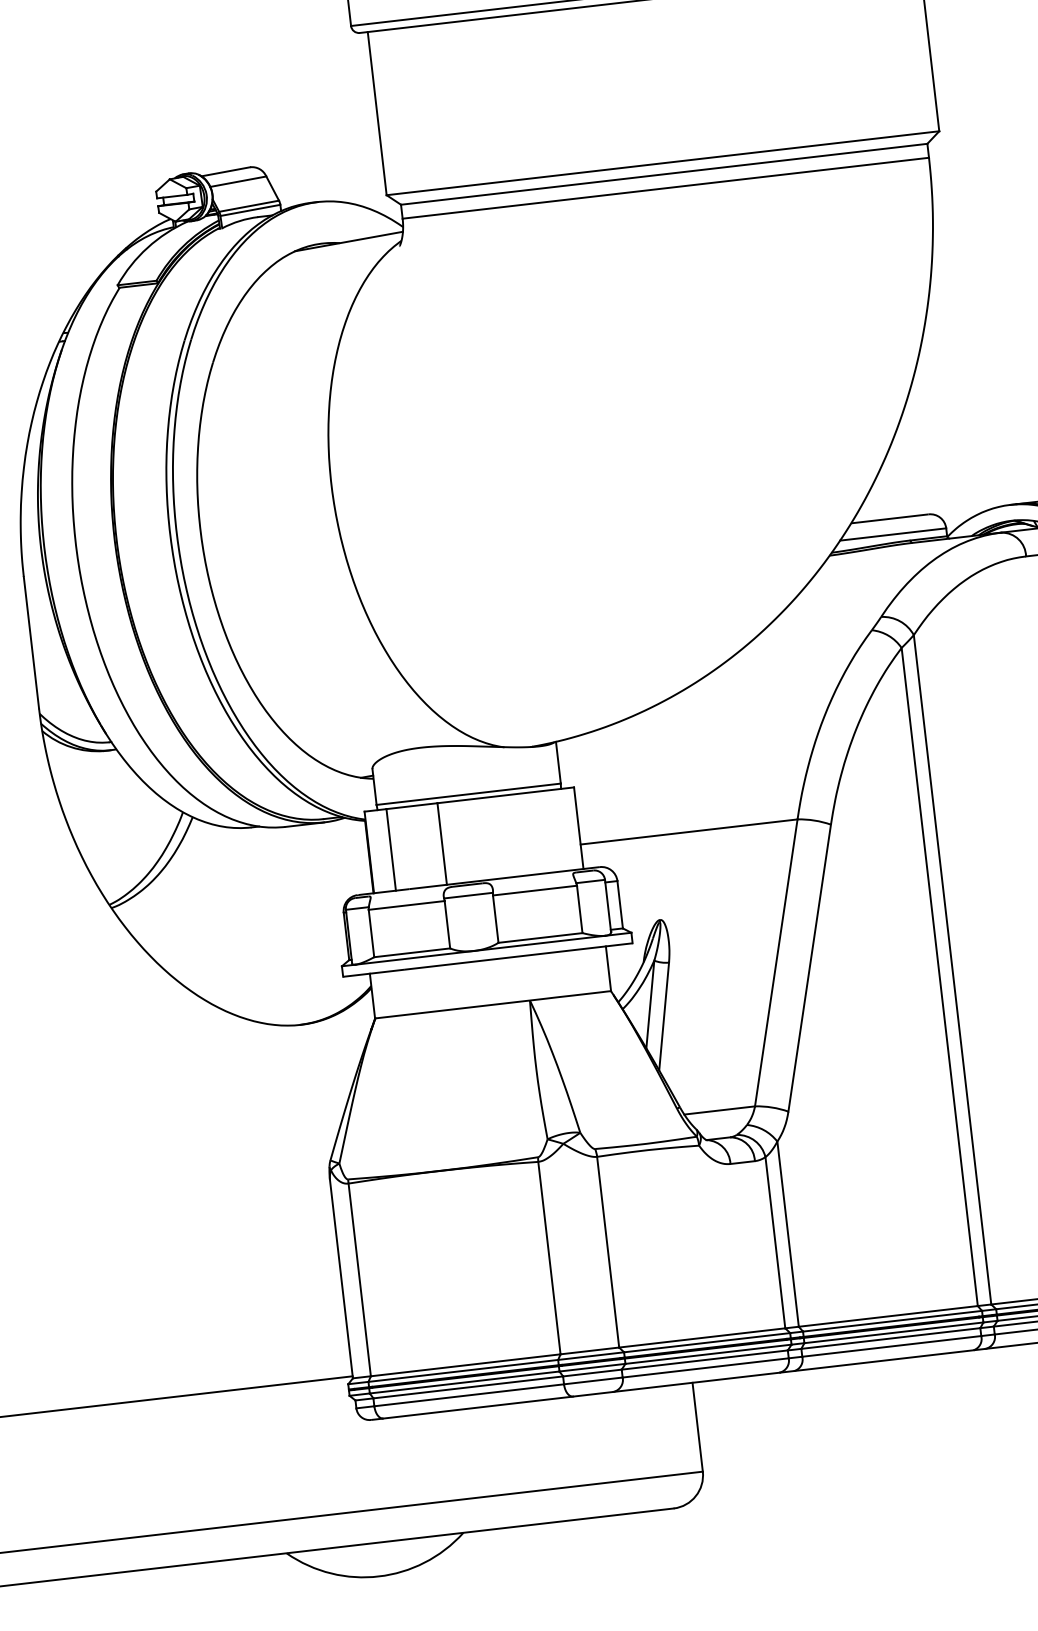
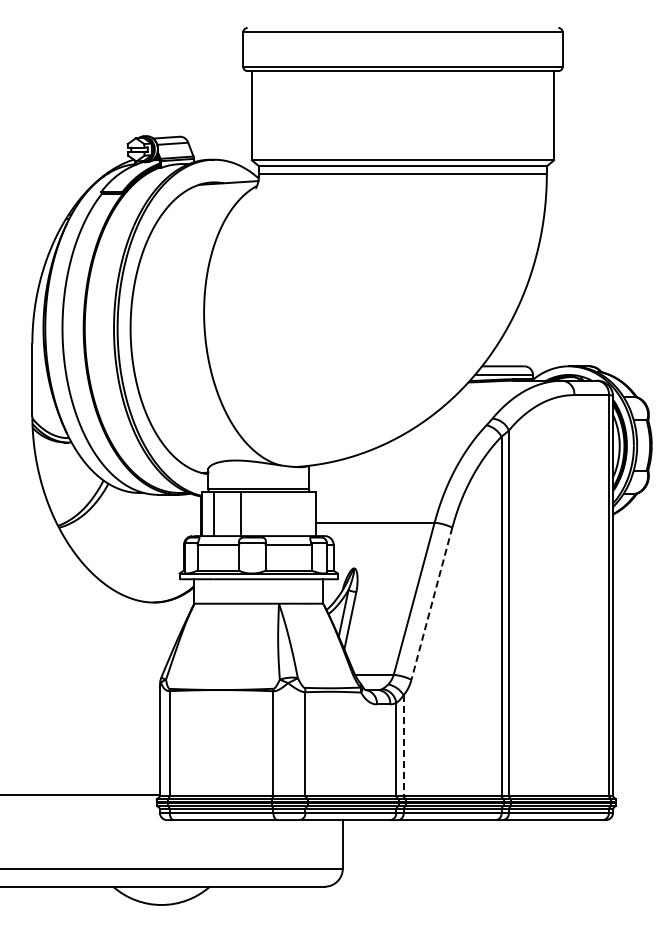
line: (808, 967) -> (431, 603), solid -> dashed
line: (787, 1233) -> (403, 745), solid -> dashed

